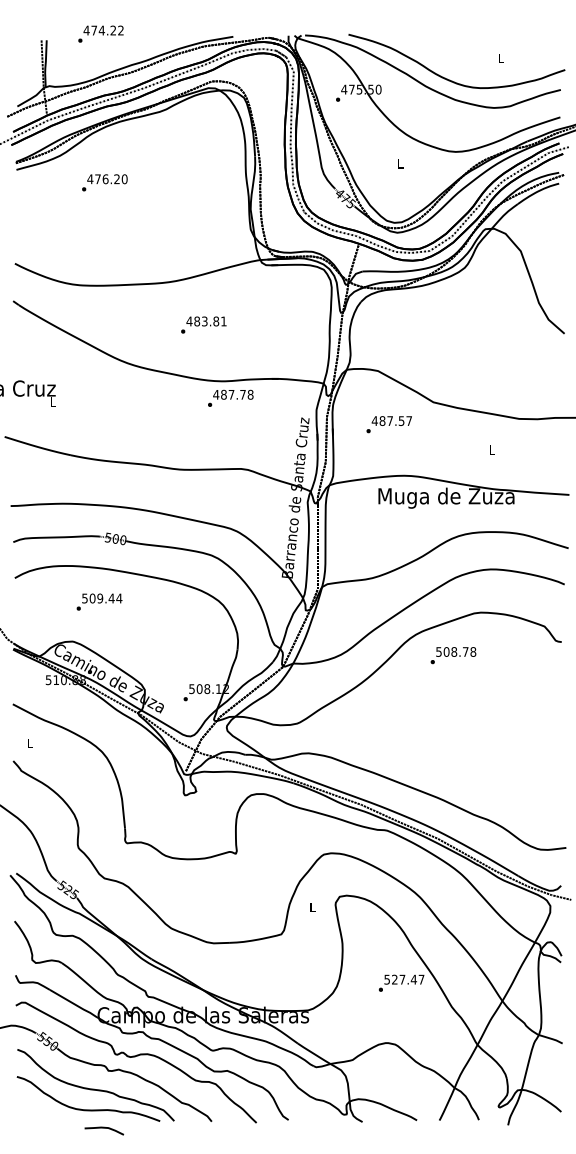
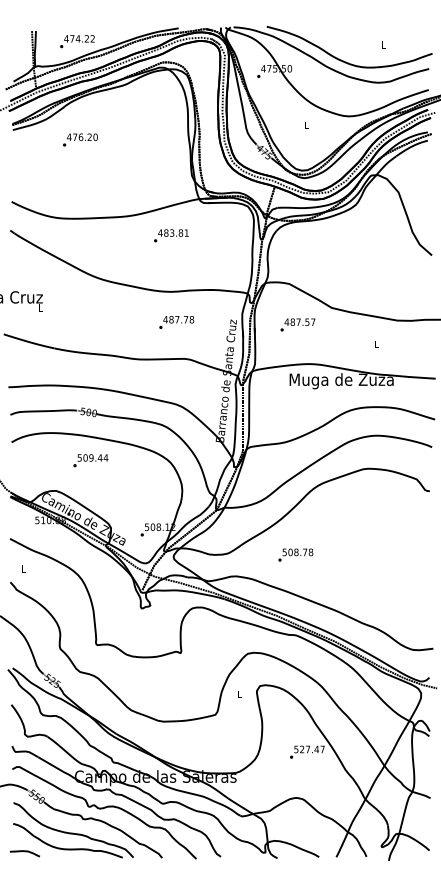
text: (100, 33) -> (77, 41), moved
text: (203, 324) -> (171, 235), moved
text: (230, 397) -> (176, 321), moved
text: (99, 601) -> (90, 460), moved
text: (453, 655) -> (295, 555), moved
curve: (104, 1128) -> (25, 851), moved

